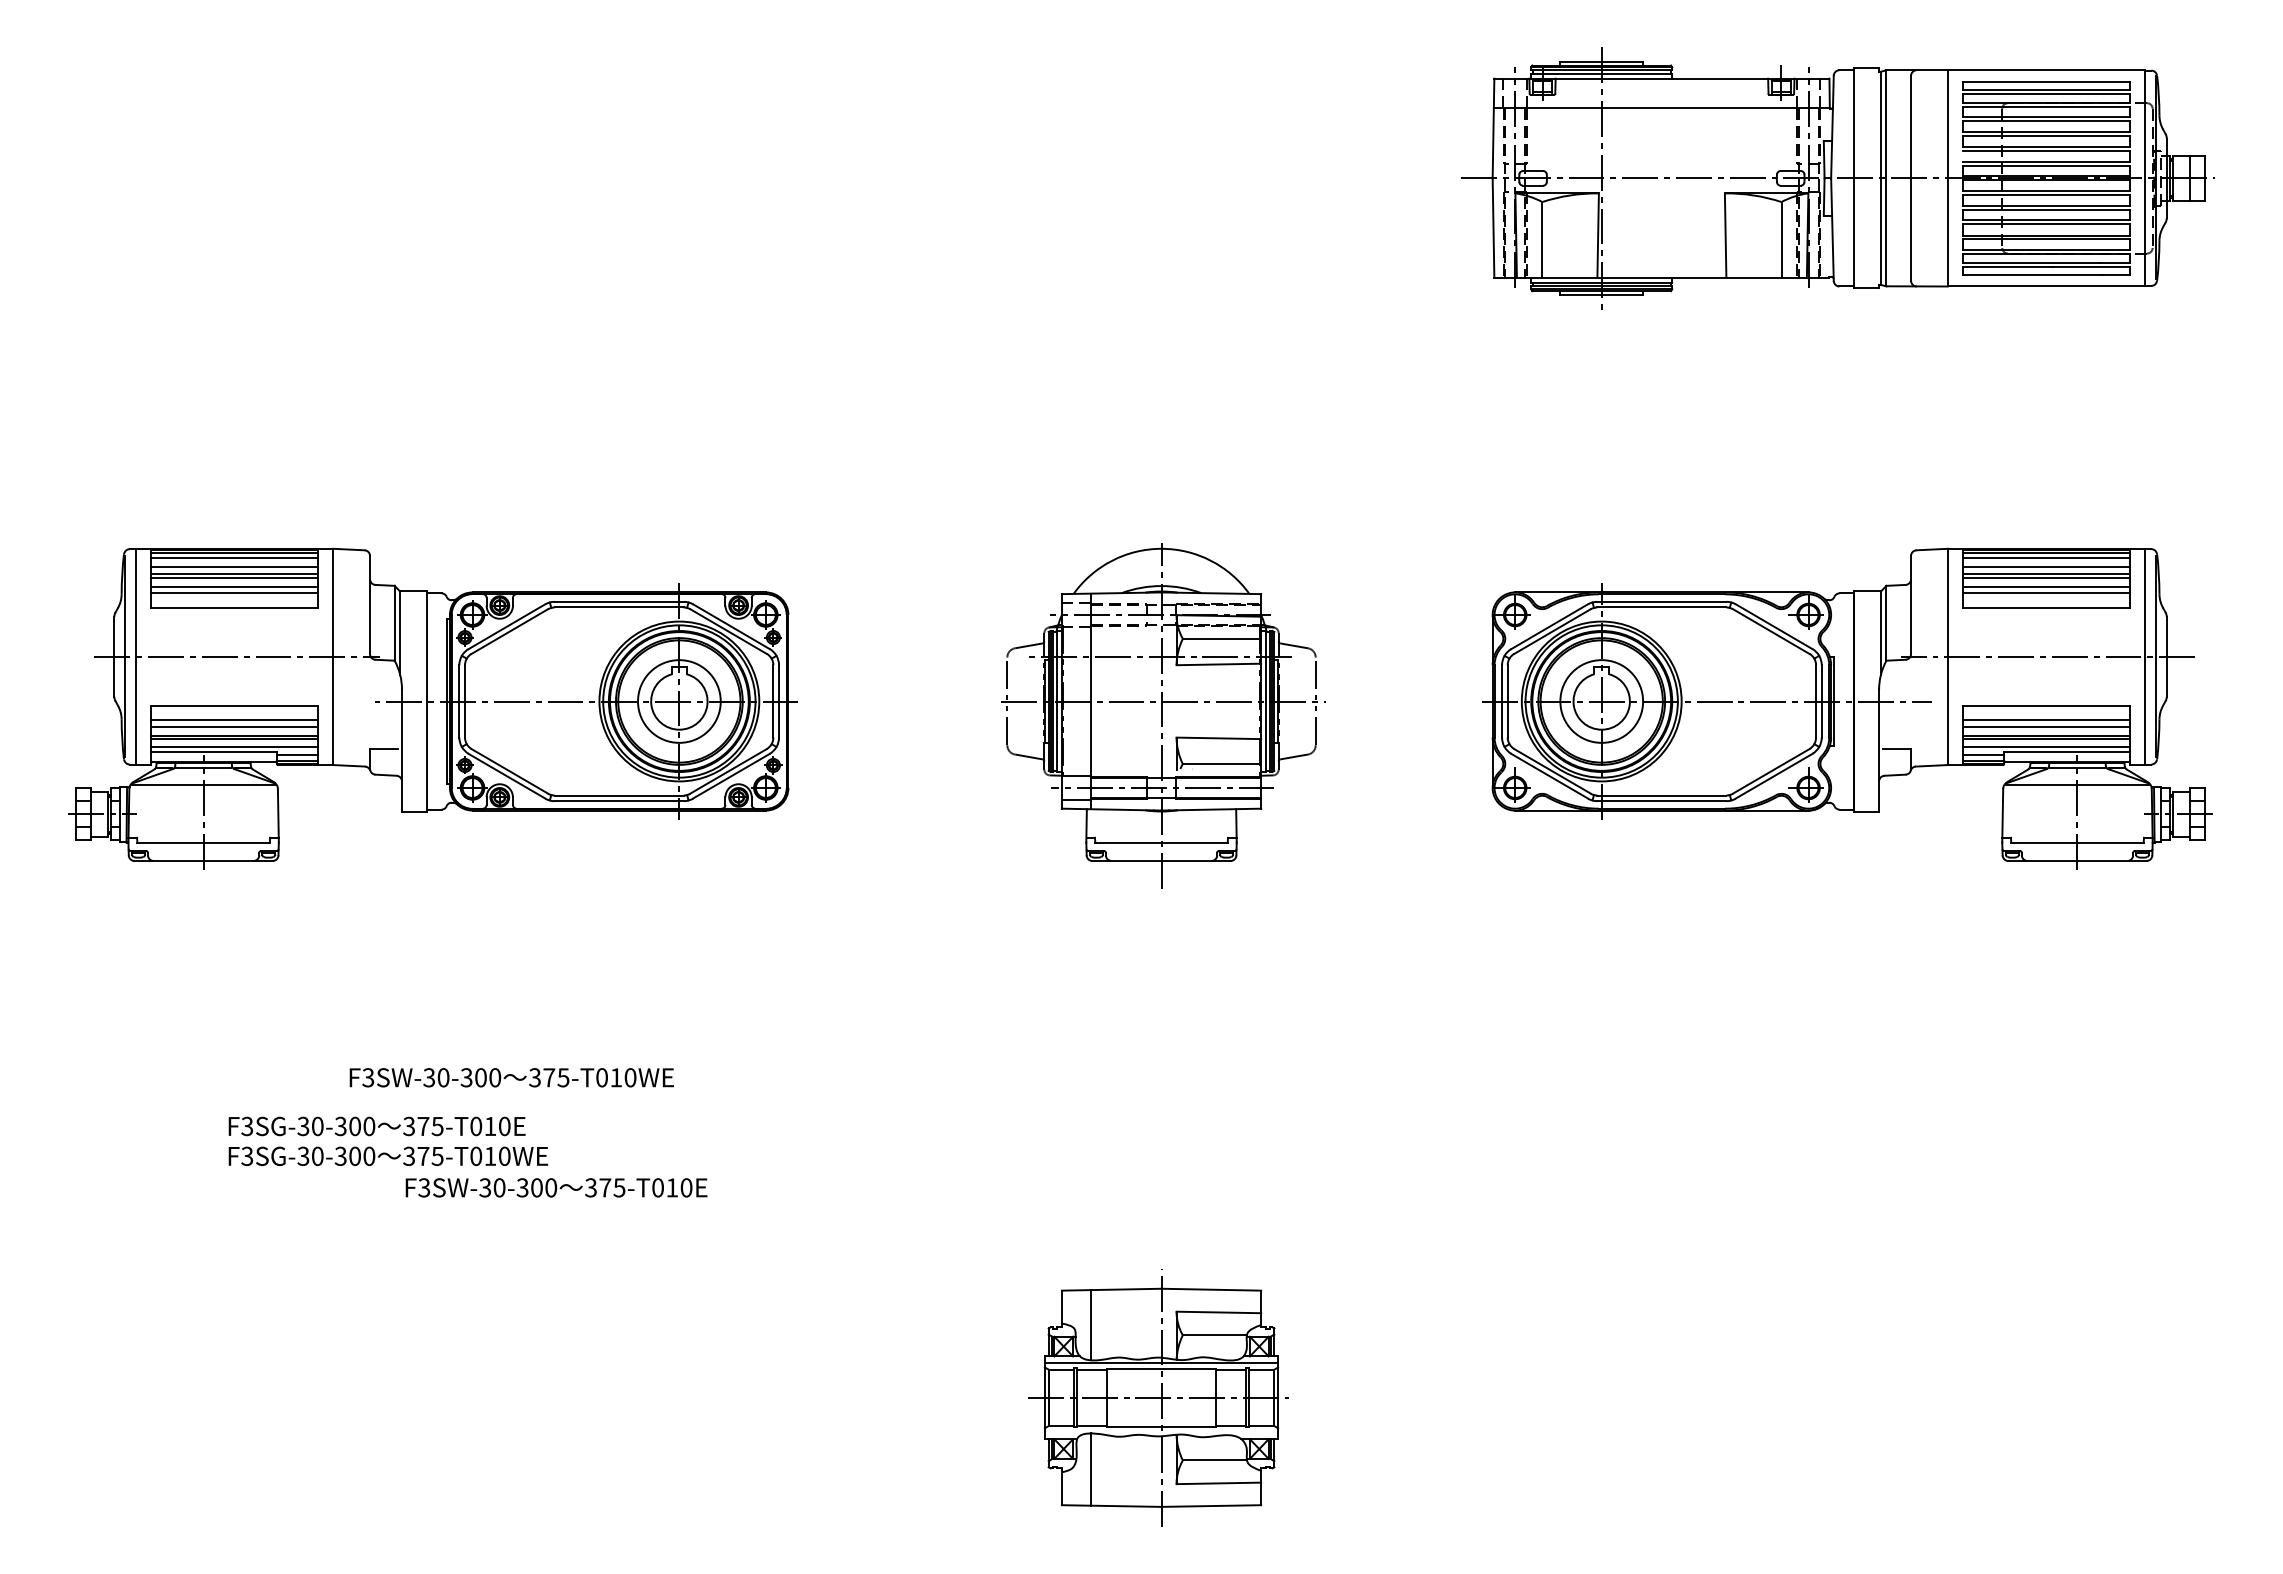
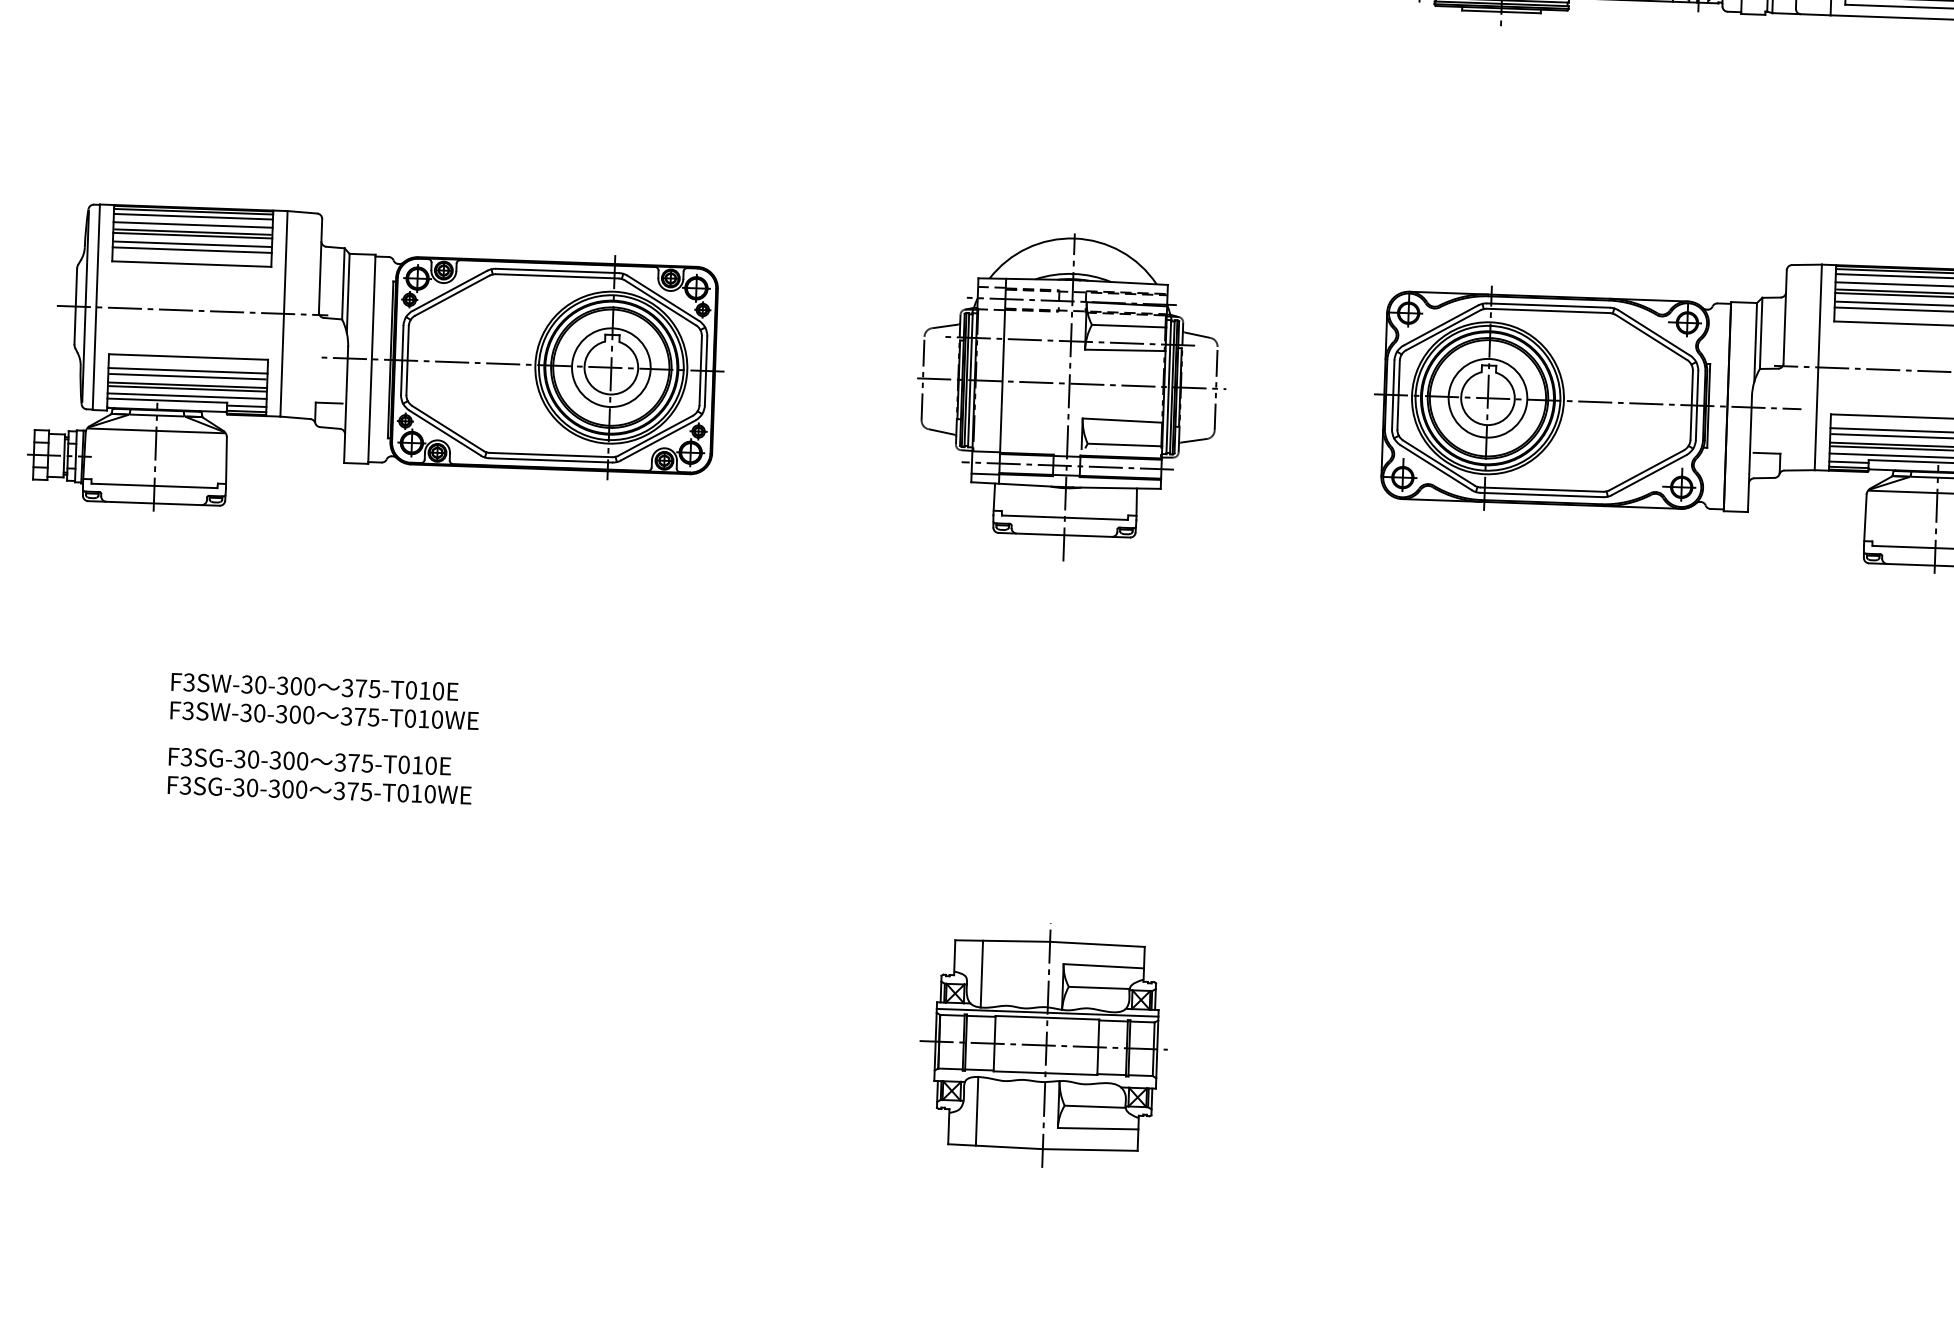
text: (511, 1077) -> (324, 715), moved
text: (556, 1187) -> (314, 686), moved

